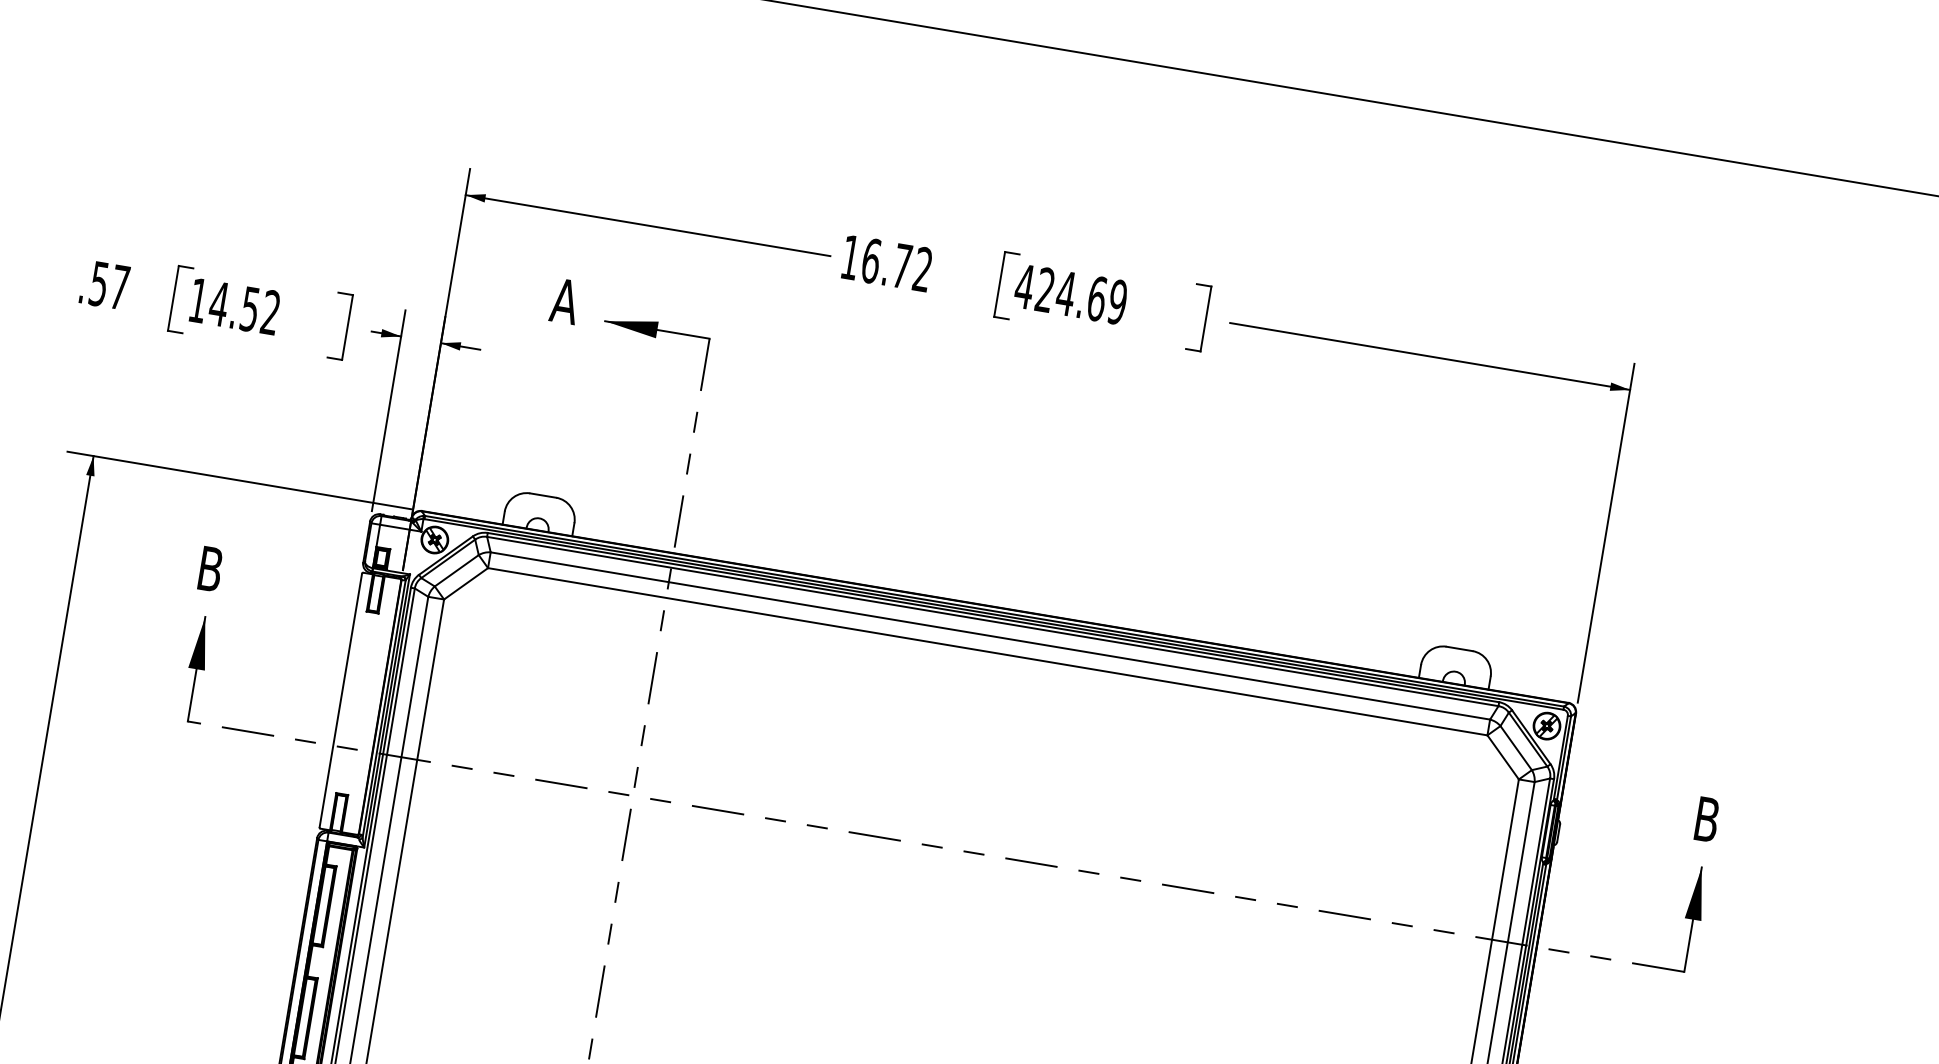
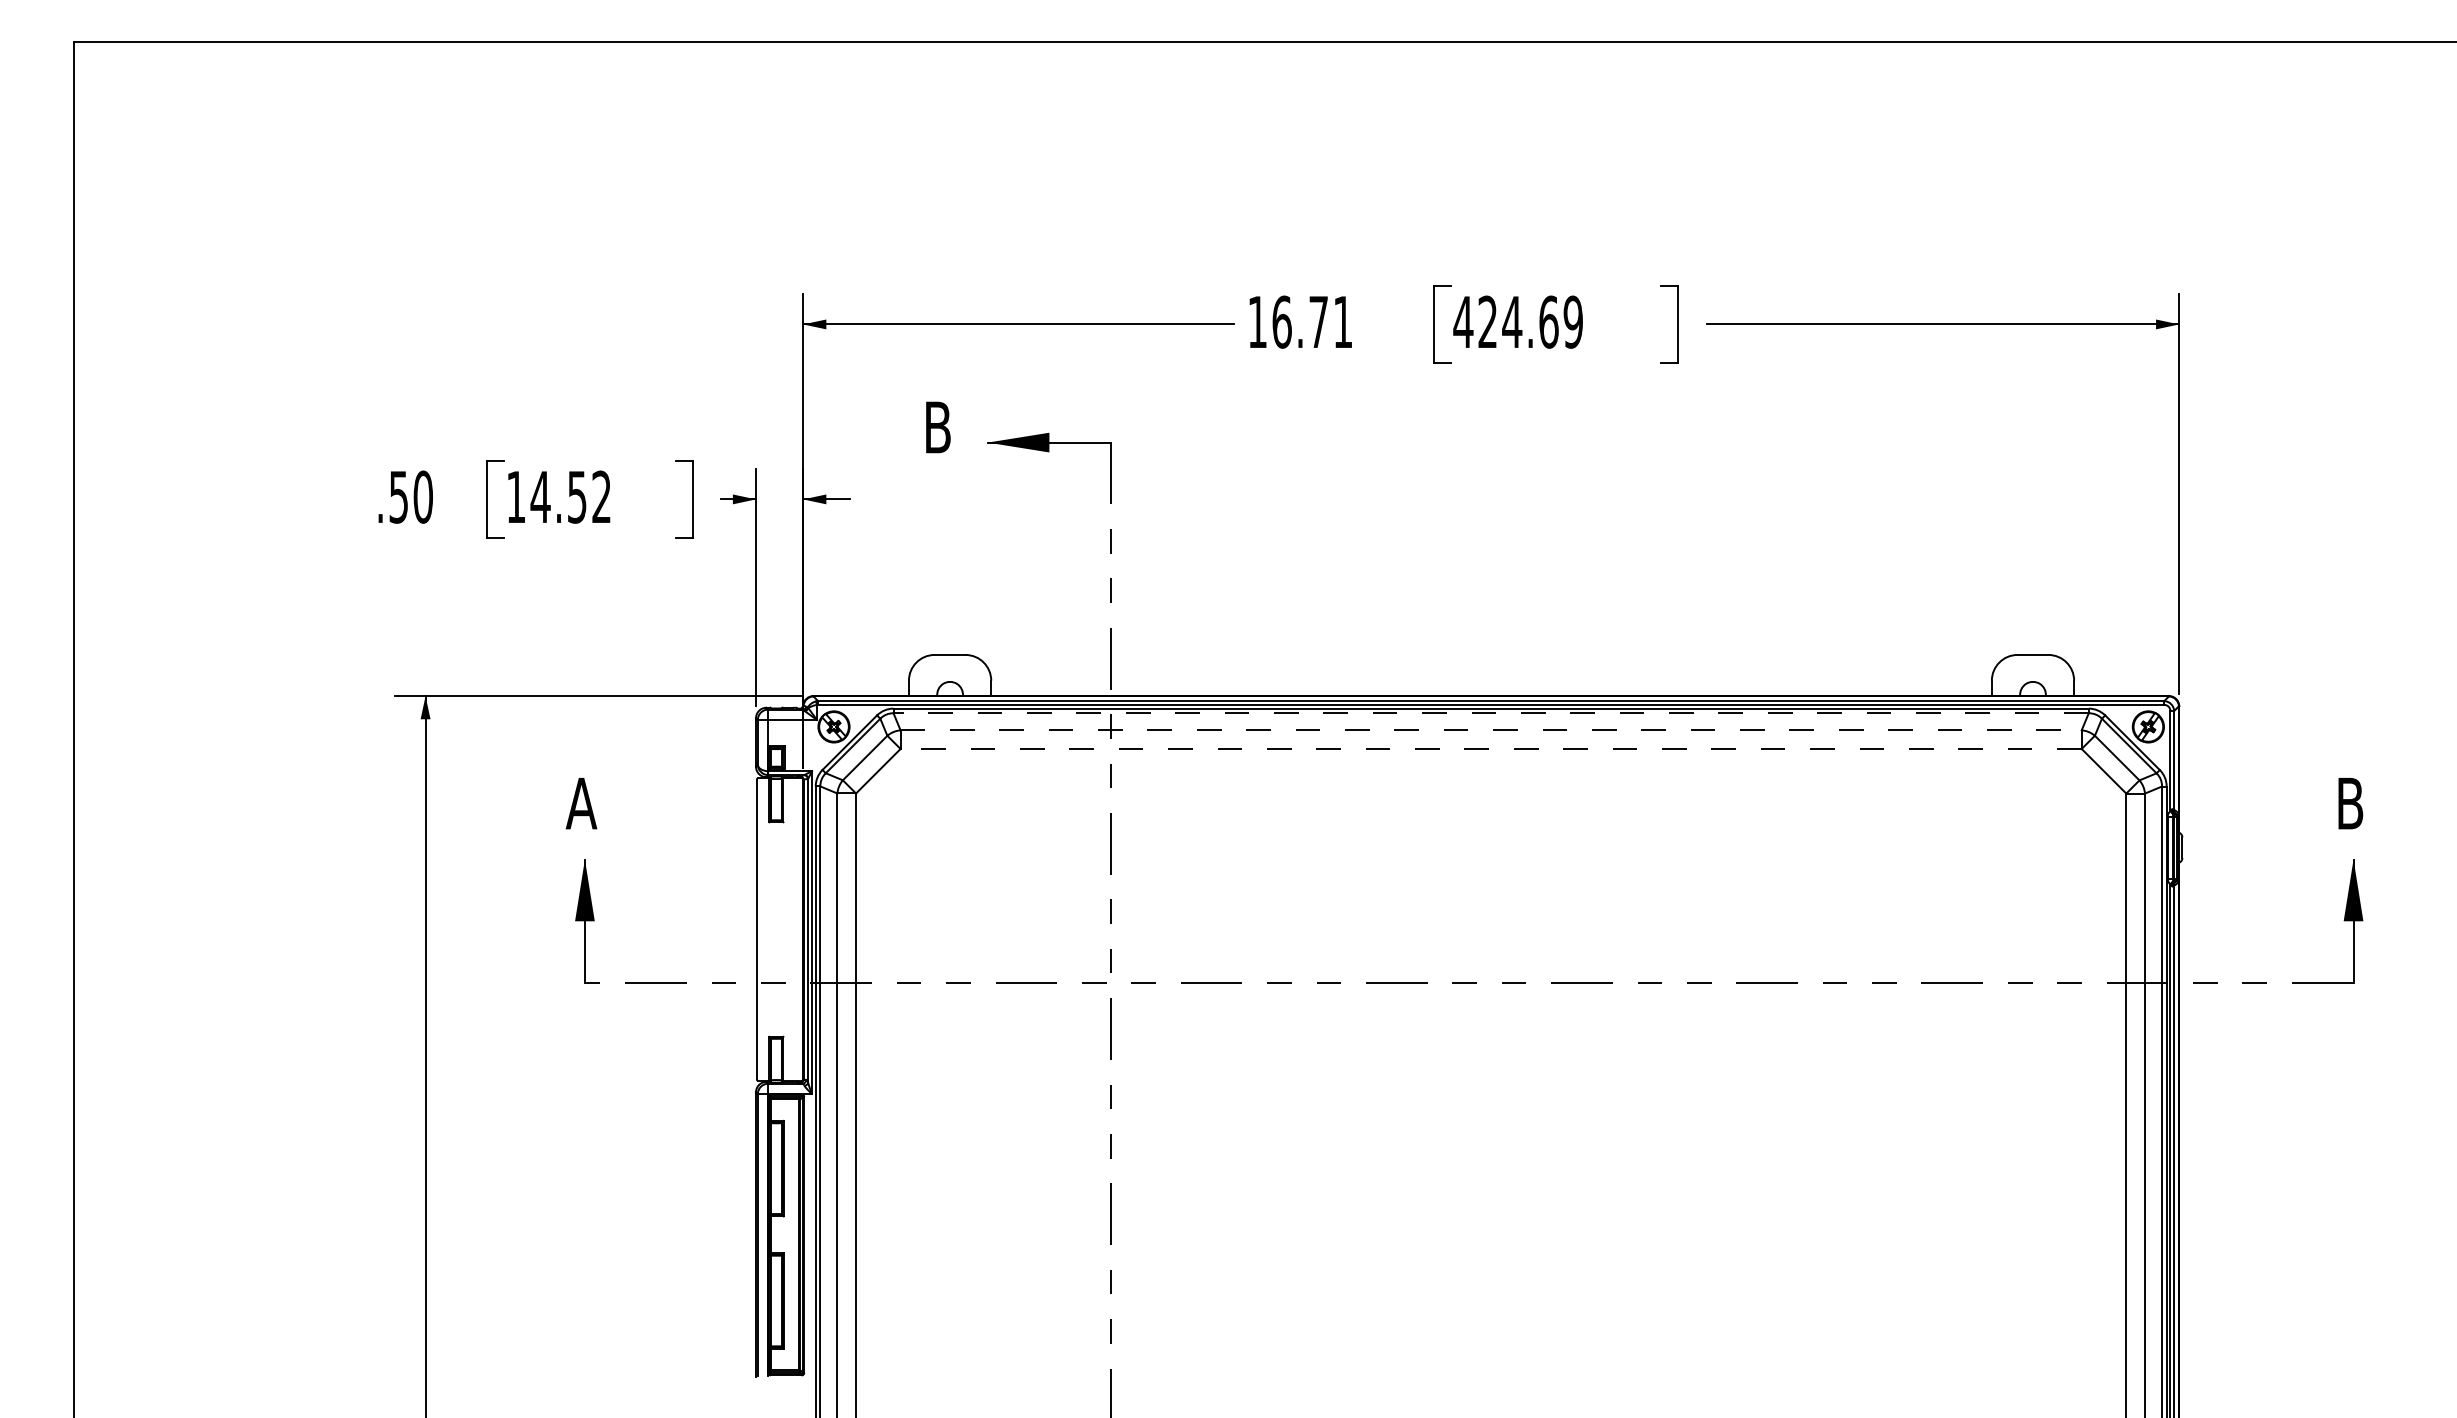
text: (922, 268) -> (1342, 321), 16.72 -> 16.71
text: (119, 286) -> (422, 496), .57 -> .50
text: (564, 301) -> (937, 427), A -> B
text: (210, 569) -> (581, 803), B -> A
line: (993, 621) -> (1491, 713), solid -> dashed
line: (990, 636) -> (1491, 730), solid -> dashed
line: (988, 651) -> (1491, 748), solid -> dashed

